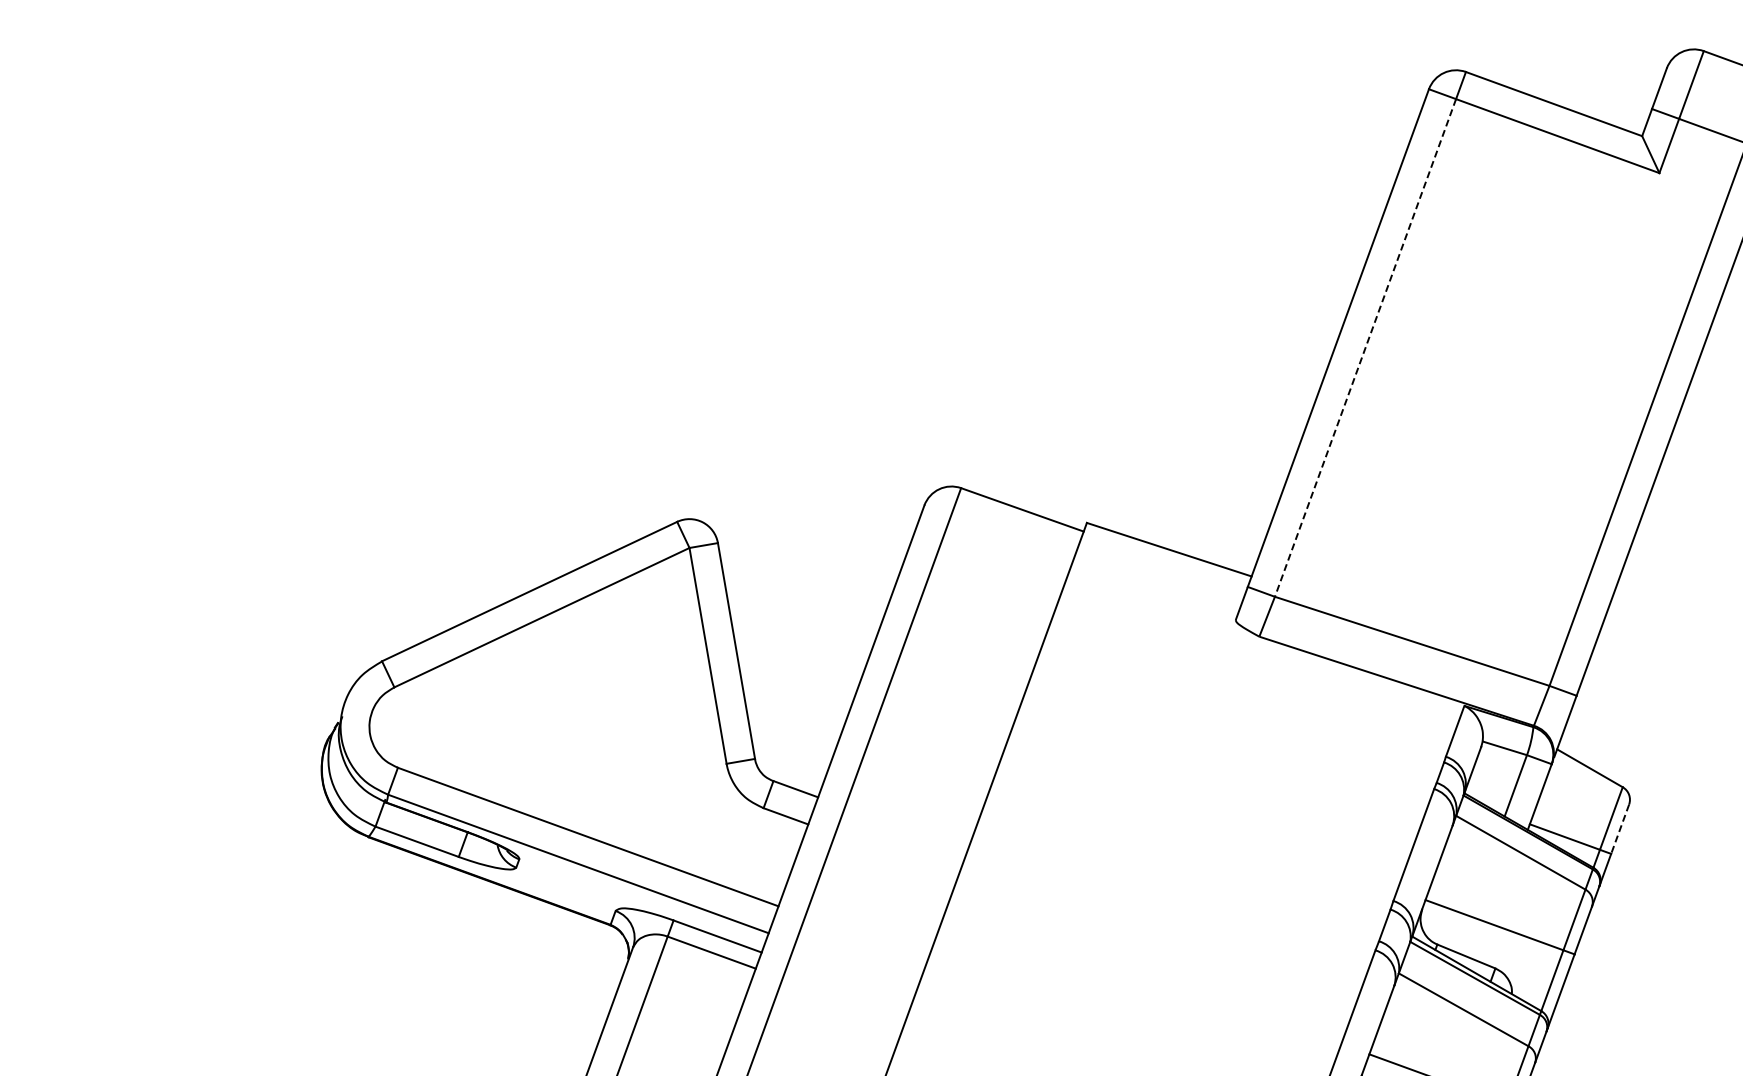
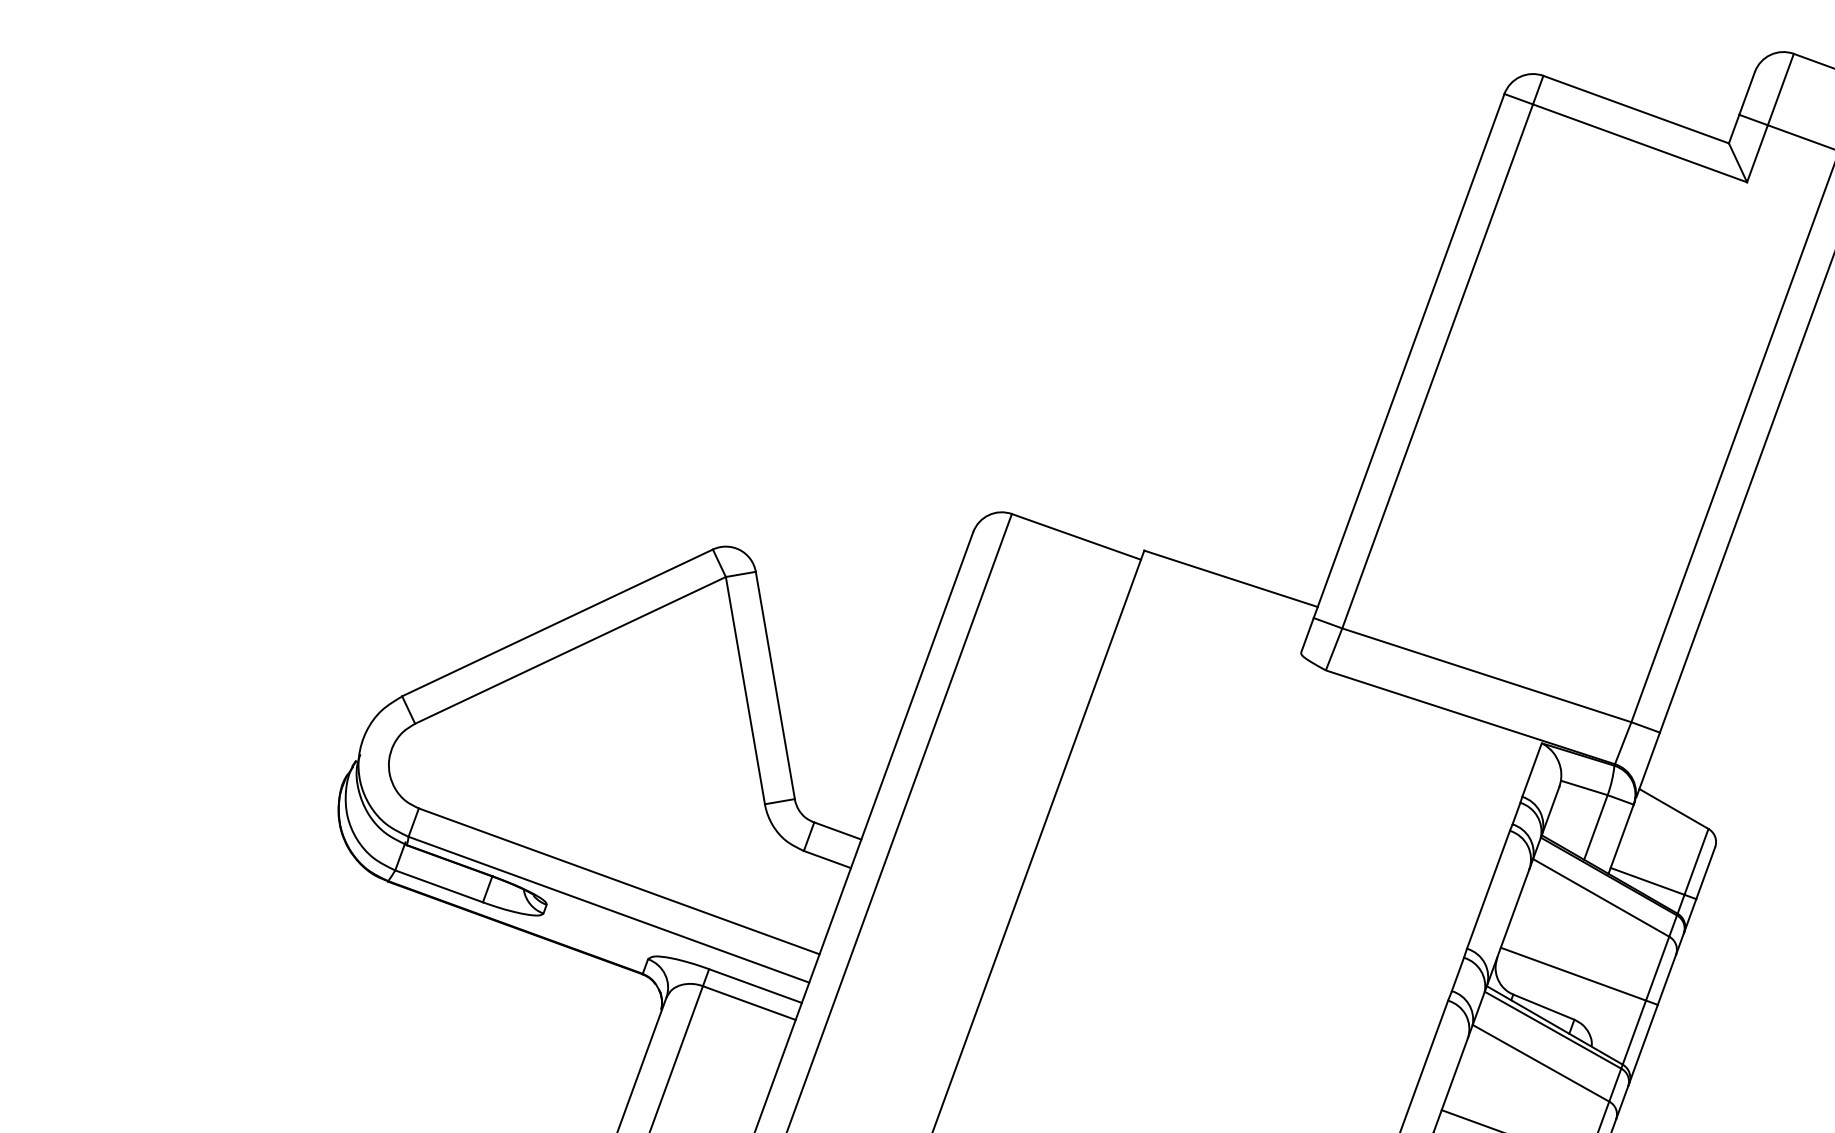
line: (1365, 347) -> (1437, 365), dashed -> solid
line: (1619, 829) -> (1705, 873), dashed -> solid

